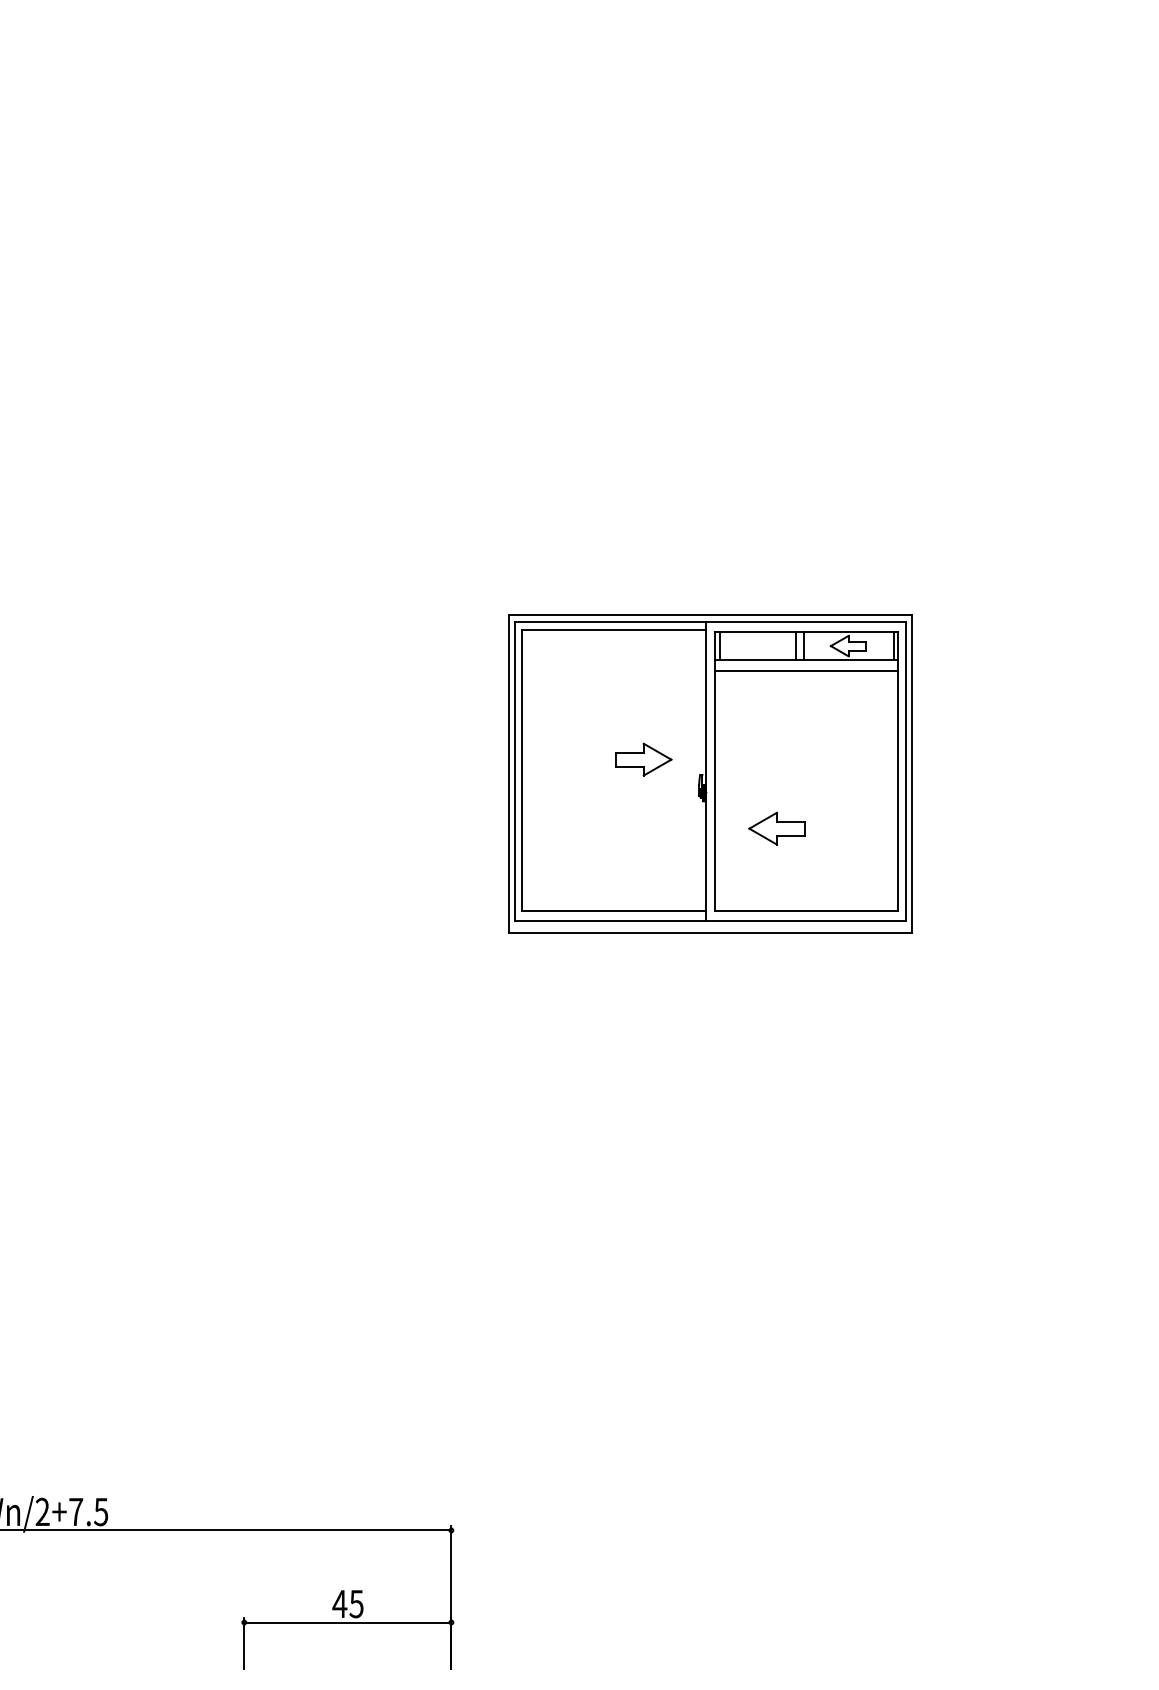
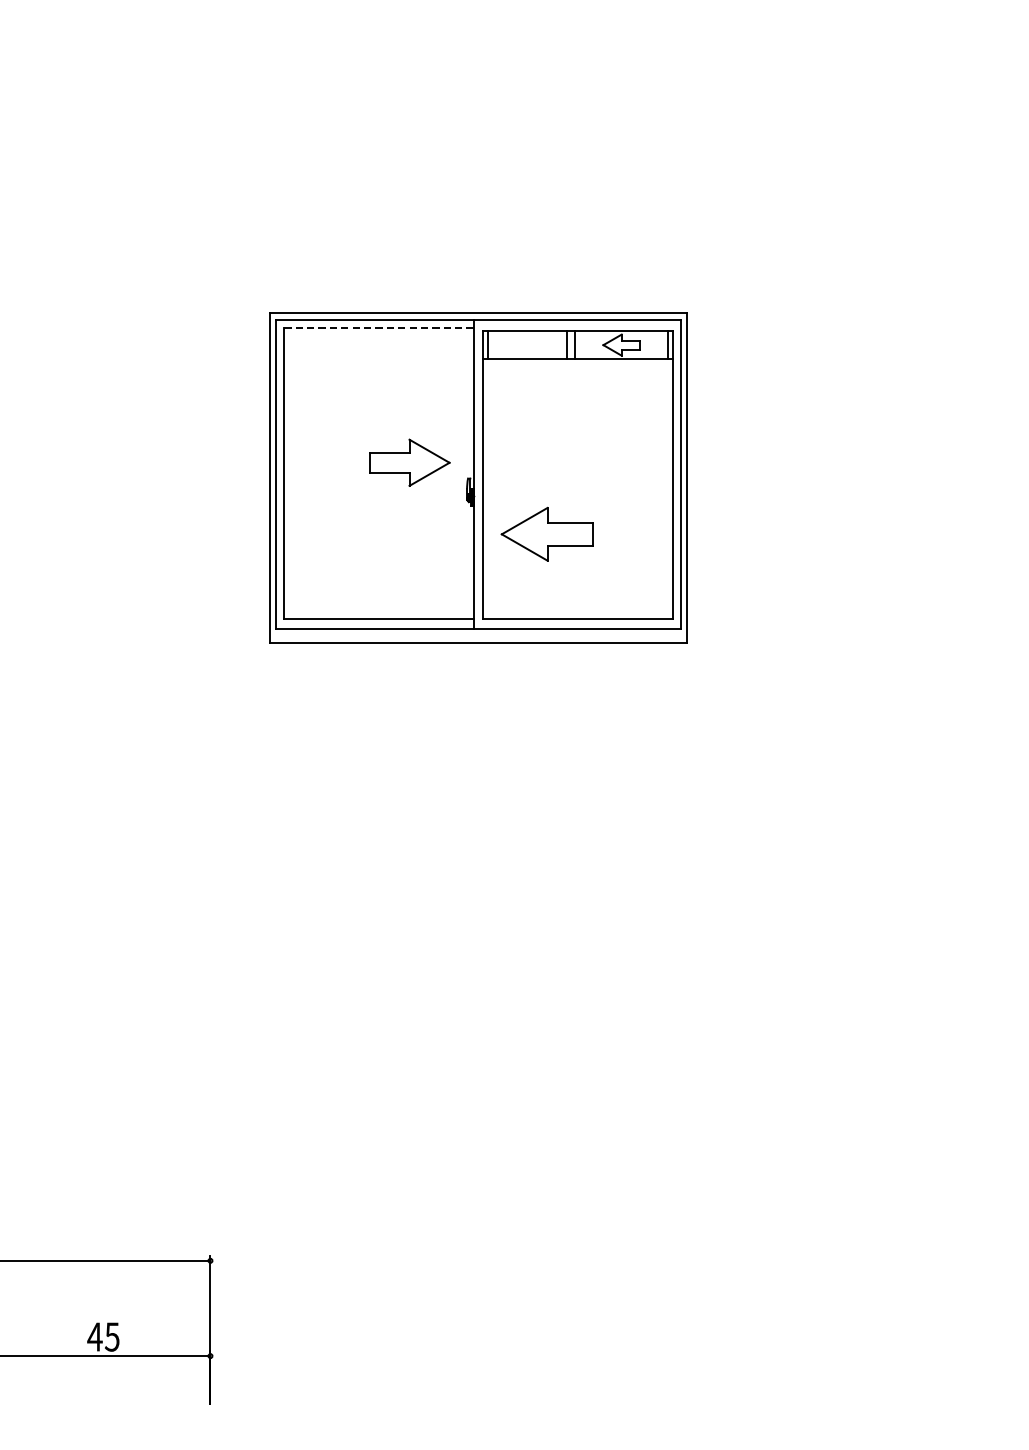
line: (613, 629) -> (378, 327), solid -> dashed
line: (806, 670) -> (578, 370), removed
part: (643, 759) -> (409, 462), size x1.4
part: (776, 828) -> (547, 533), size x1.6

